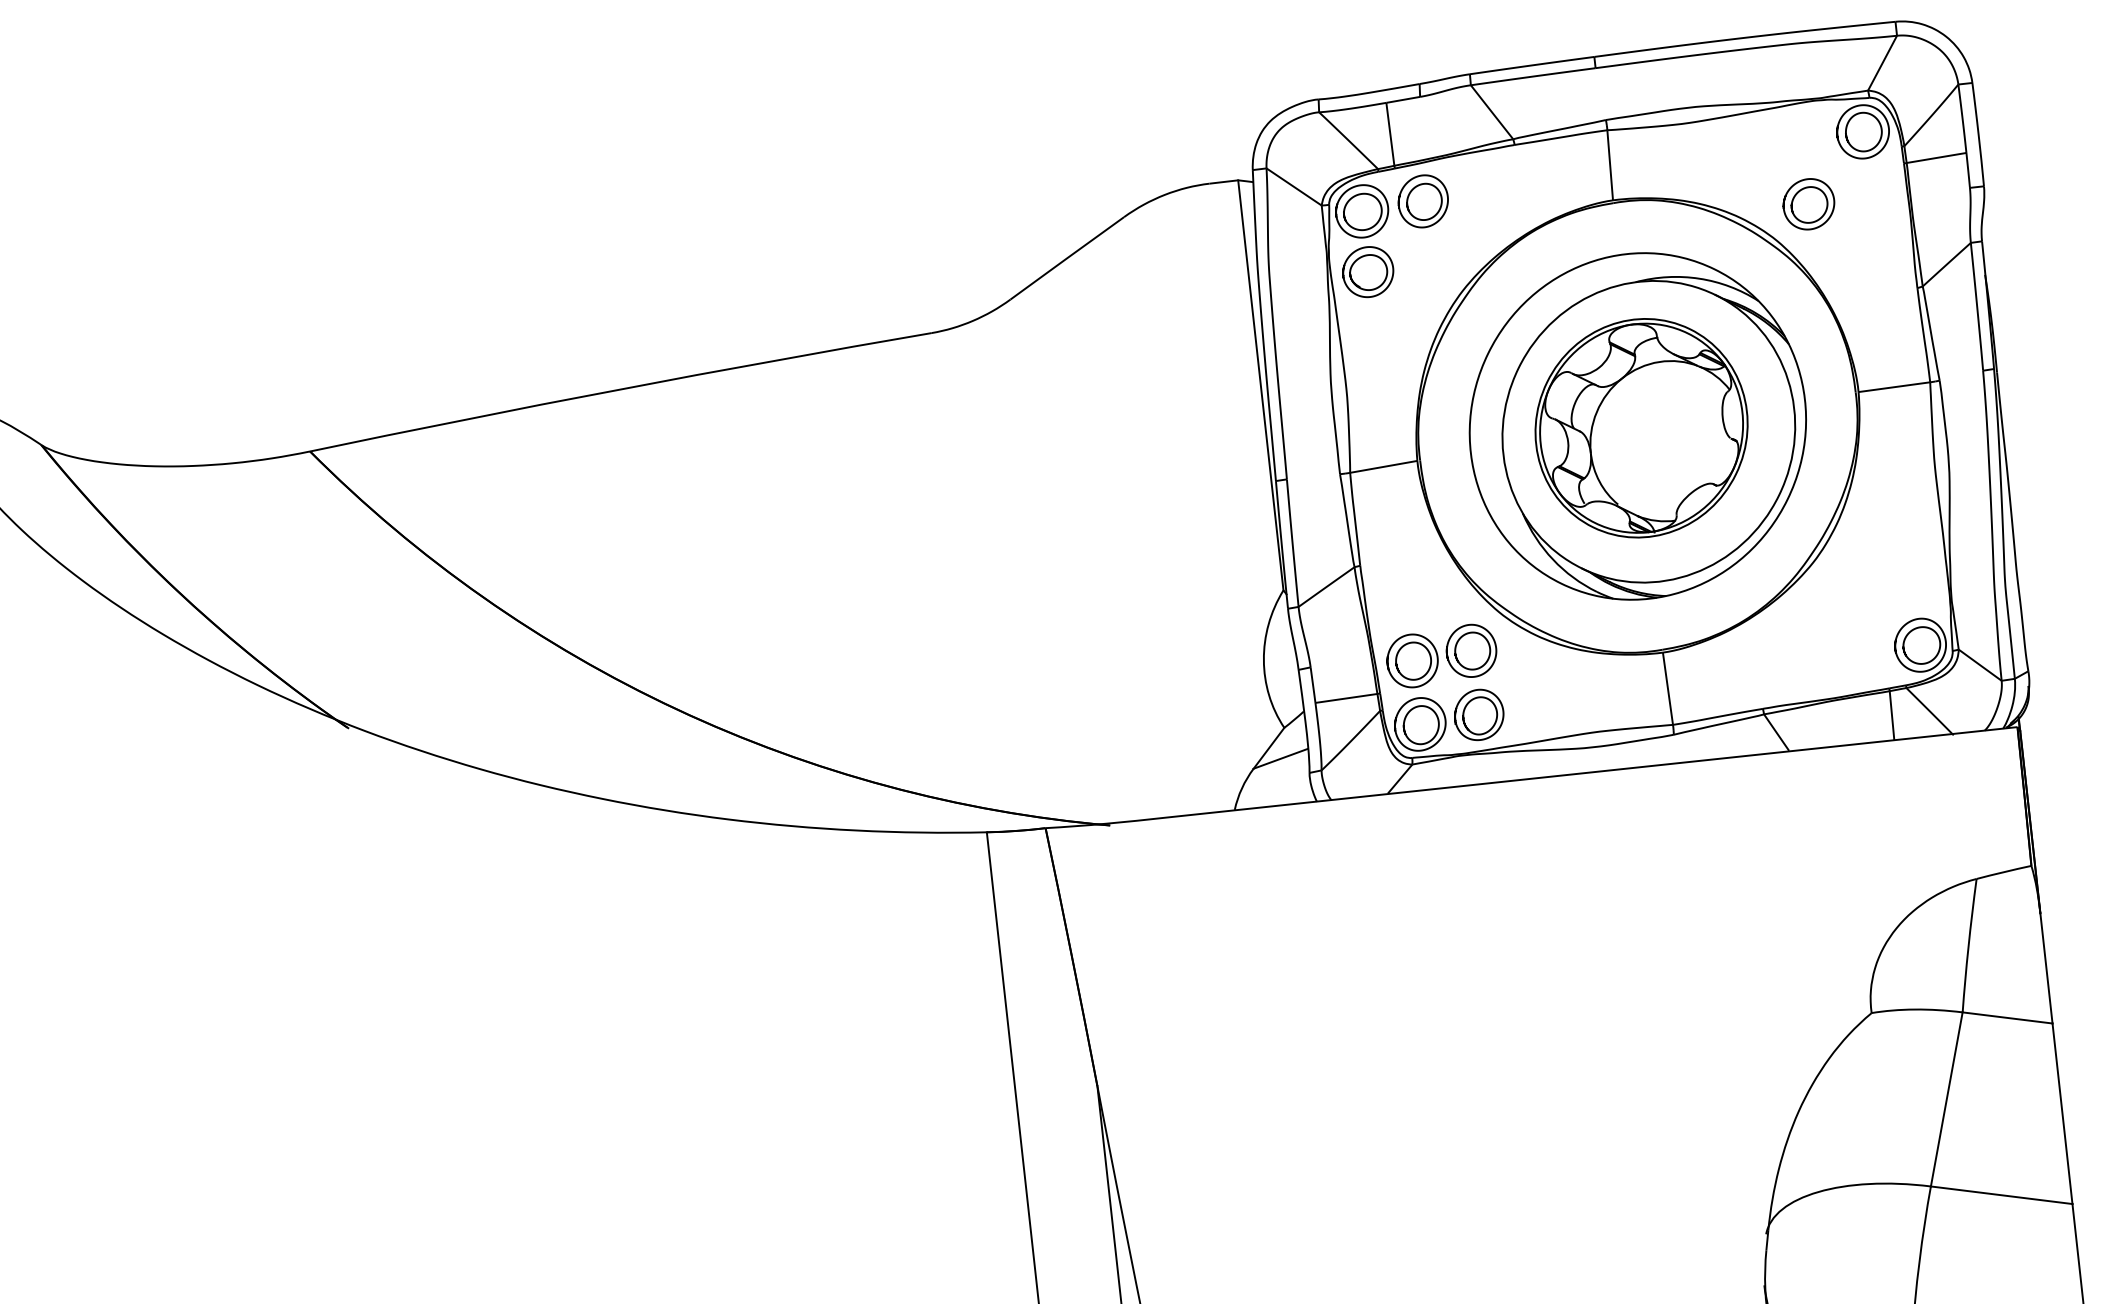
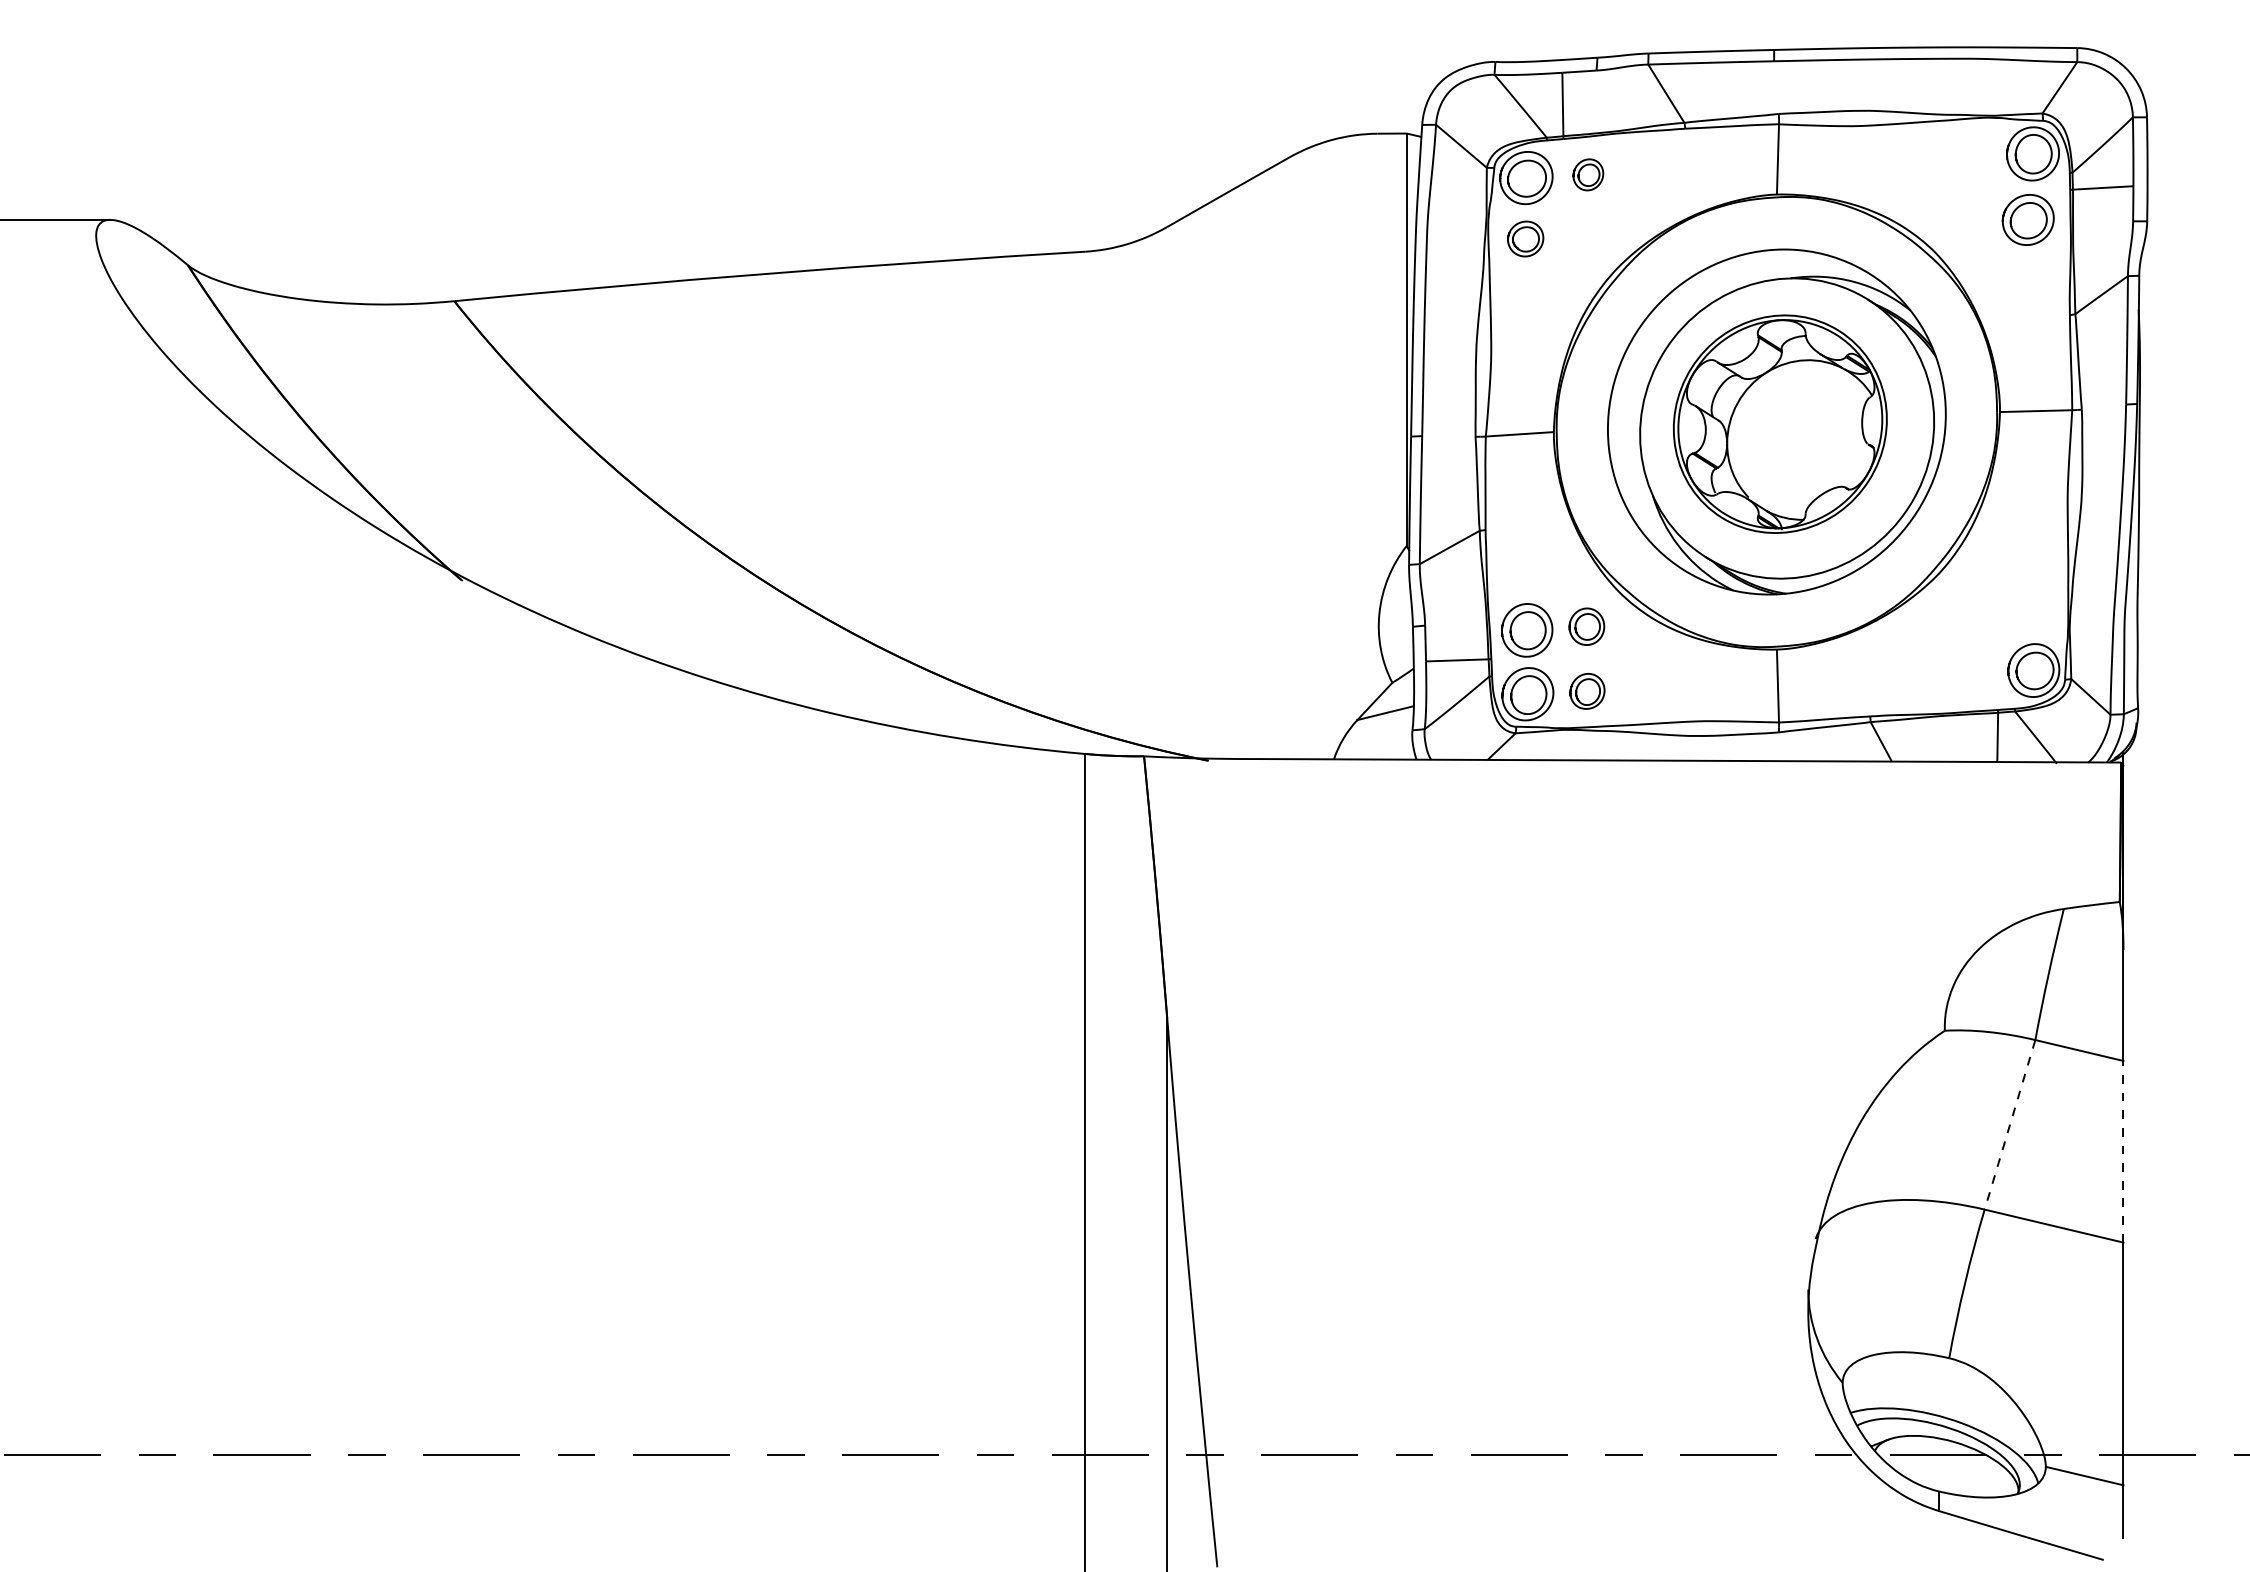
part: (1423, 201) -> (1588, 174), size x0.6
part: (1808, 203) -> (2027, 219), moved
part: (1367, 271) -> (1525, 238), size x0.7
part: (1471, 650) -> (1586, 626), size x0.7
part: (1479, 715) -> (1587, 691), size x0.7
line: (1946, 1100) -> (2009, 1125), solid -> dashed
line: (2062, 1113) -> (2123, 1151), solid -> dashed

